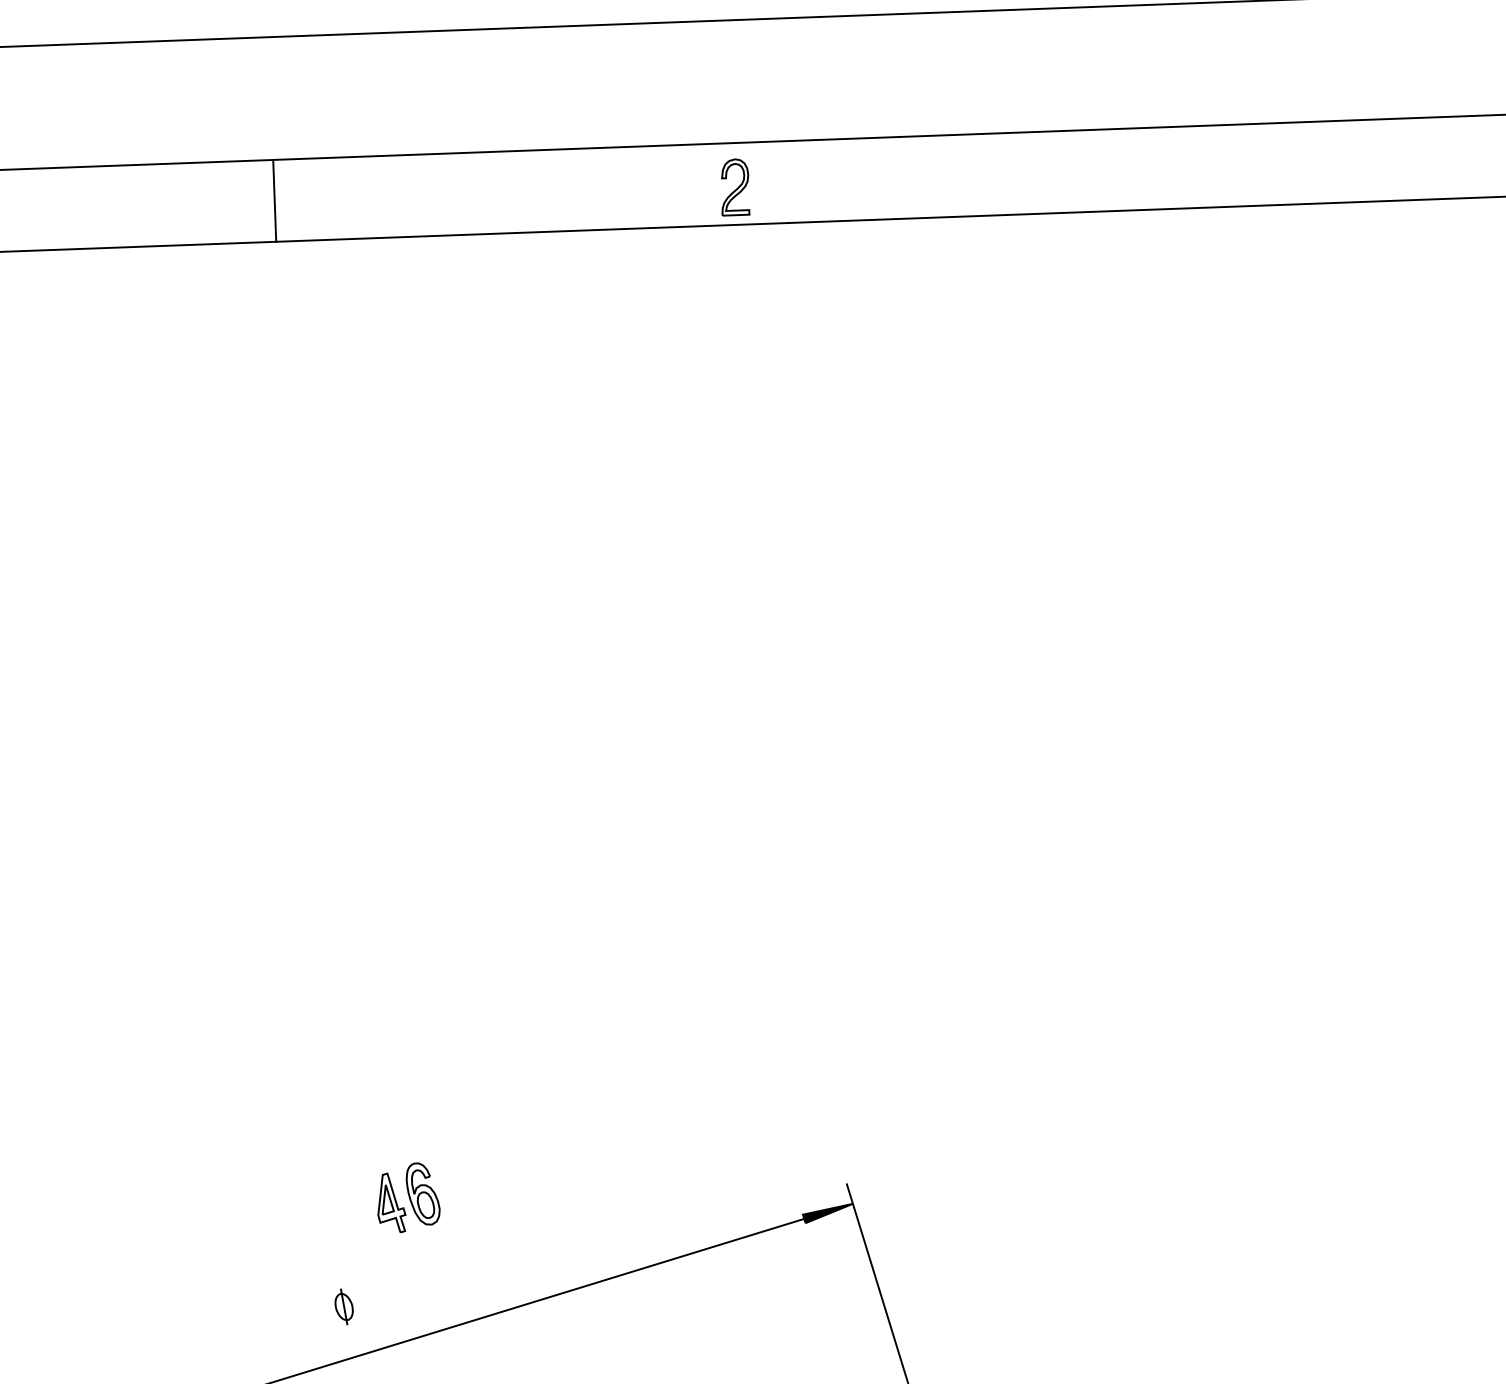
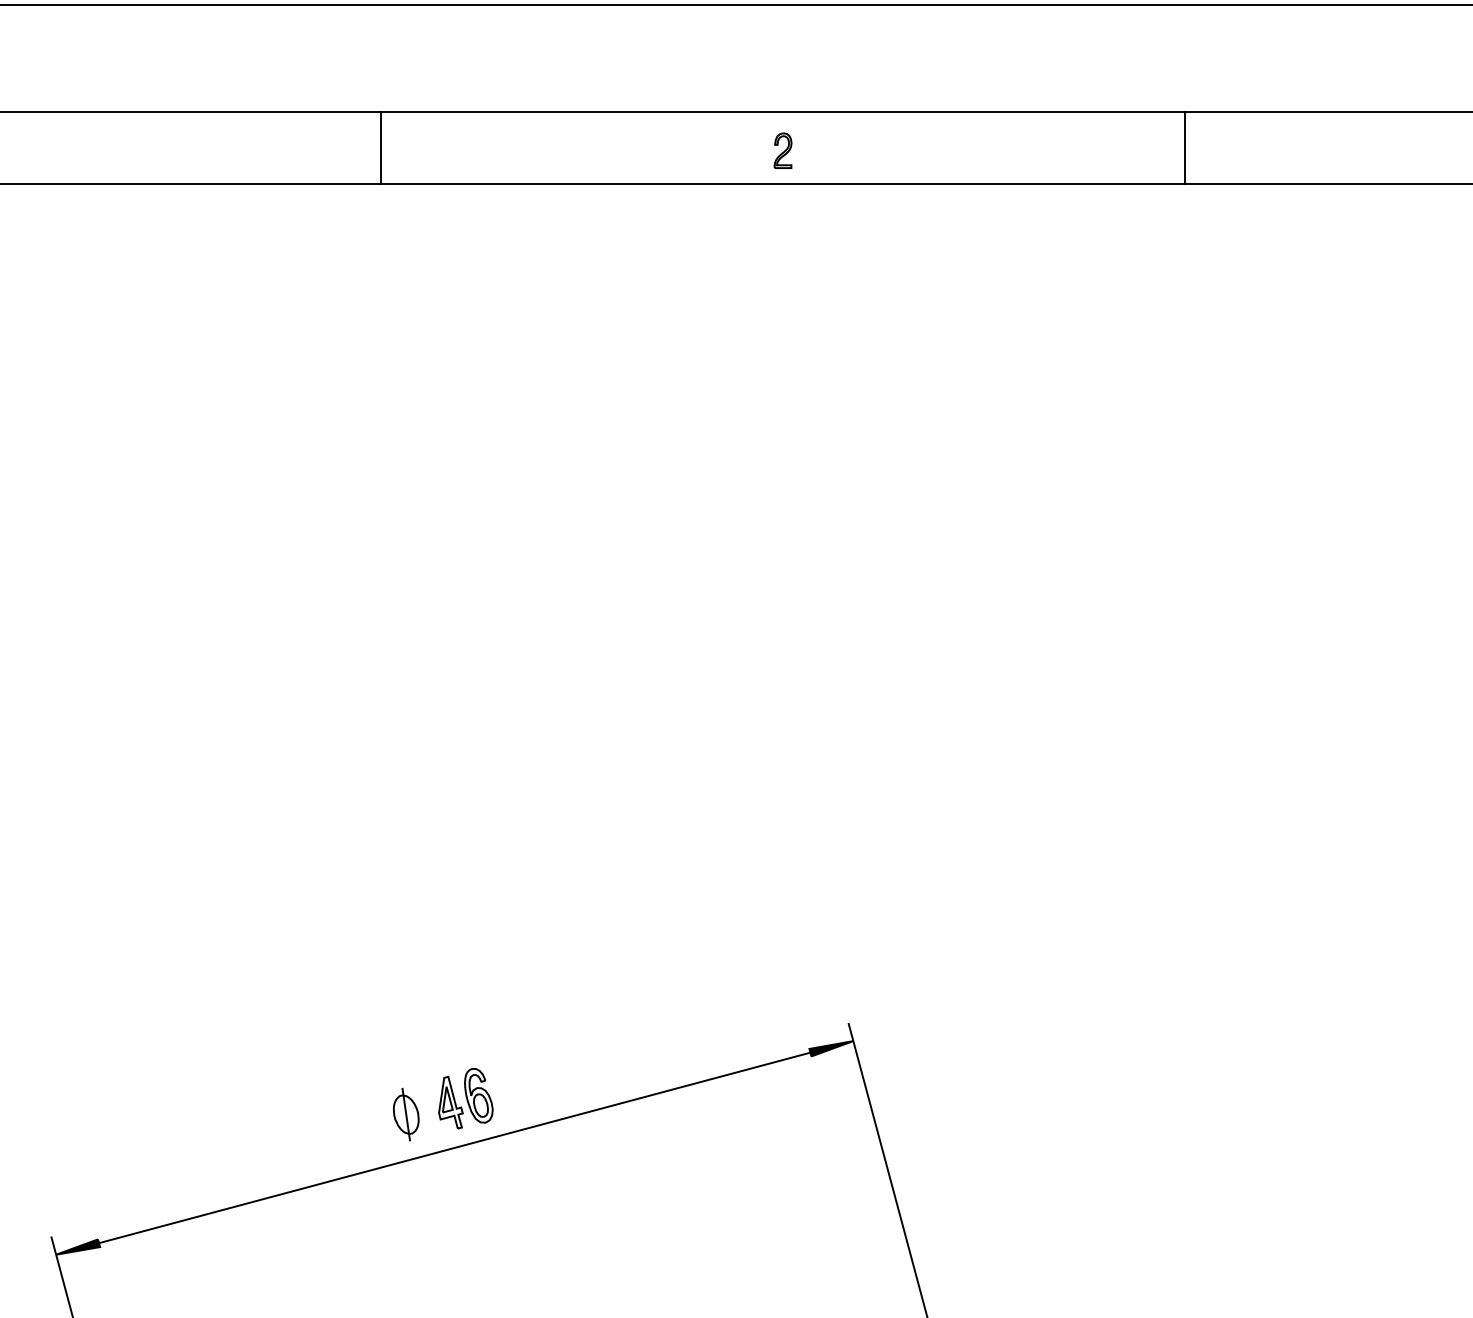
line: (1195, 166) -> (1185, 147), added
part: (734, 186) -> (782, 150), size x0.71
part: (407, 1197) -> (465, 1098), moved
part: (344, 1306) -> (406, 1114), size x1.67

